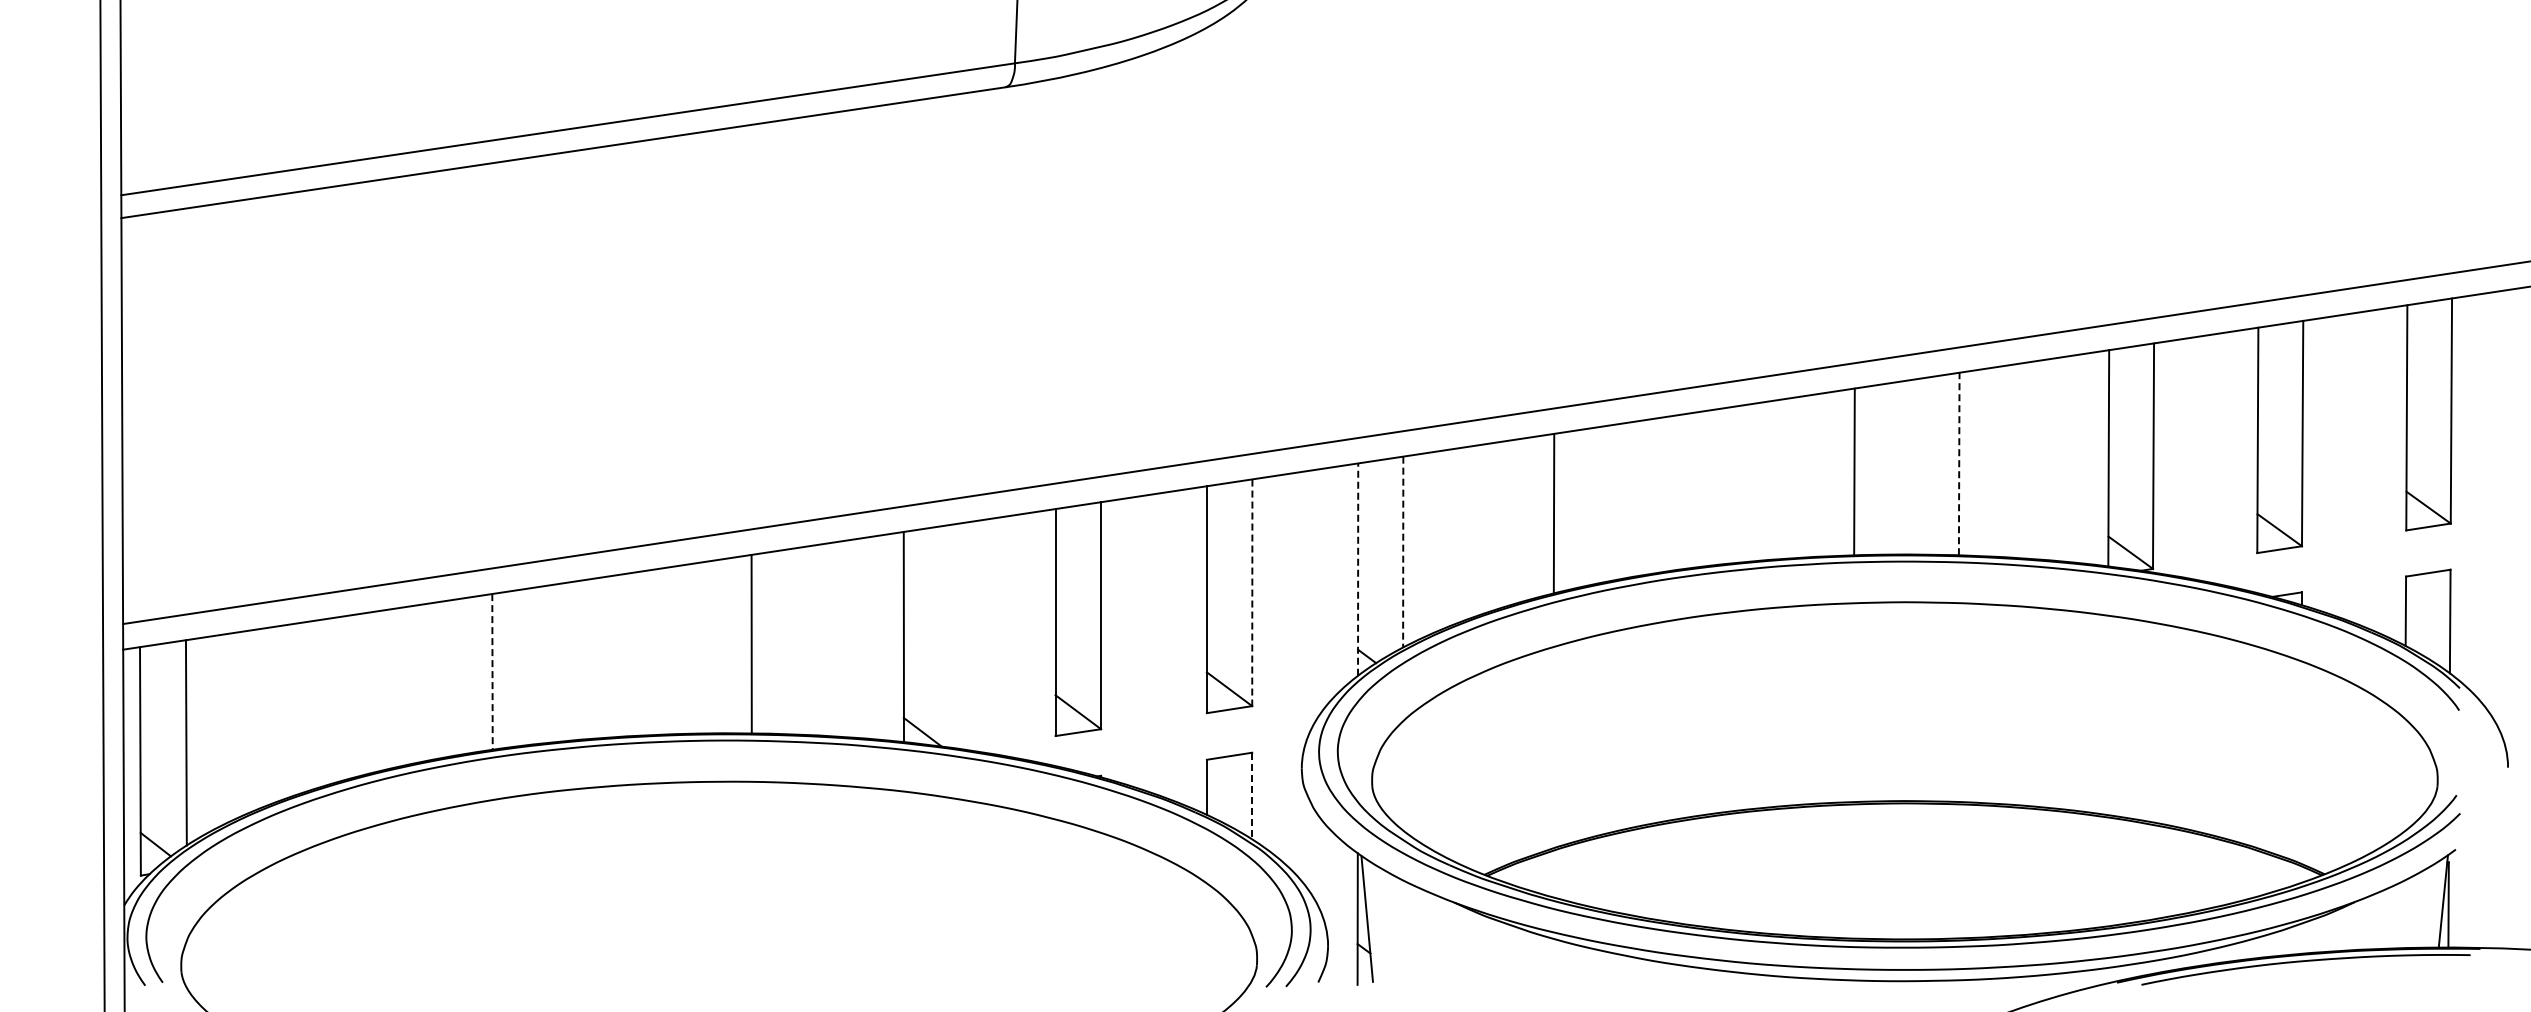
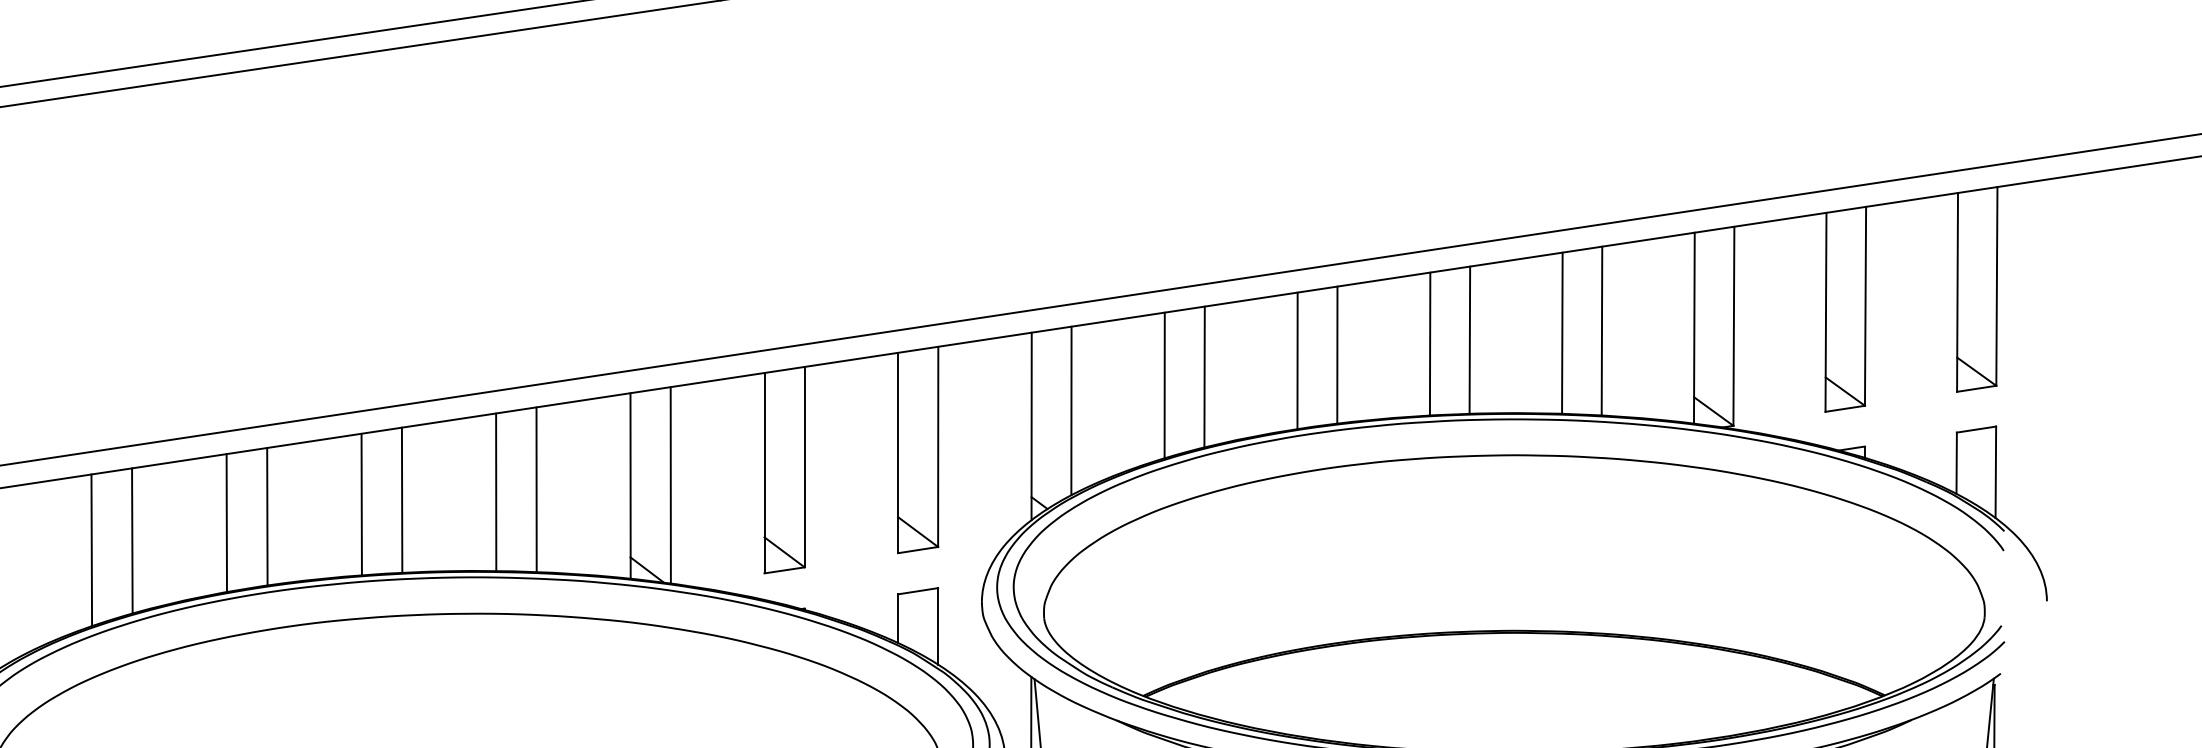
line: (2003, 461) -> (1601, 330), added
line: (1959, 463) -> (1562, 332), dashed -> solid
line: (1809, 476) -> (1430, 344), added
line: (1704, 488) -> (1337, 354), added
line: (1659, 495) -> (1297, 361), added
line: (1508, 522) -> (1164, 384), added
line: (1403, 552) -> (1071, 411), dashed -> solid
line: (1358, 569) -> (1031, 426), dashed -> solid
line: (1252, 593) -> (938, 447), dashed -> solid
line: (949, 636) -> (670, 485), added
line: (797, 641) -> (536, 489), added
line: (644, 653) -> (401, 500), added
line: (599, 658) -> (361, 504), added
line: (492, 671) -> (267, 516), dashed -> solid
line: (446, 678) -> (226, 522), added
line: (339, 699) -> (132, 541), added
line: (293, 709) -> (91, 549), added
line: (1252, 796) -> (938, 626), dashed -> solid

